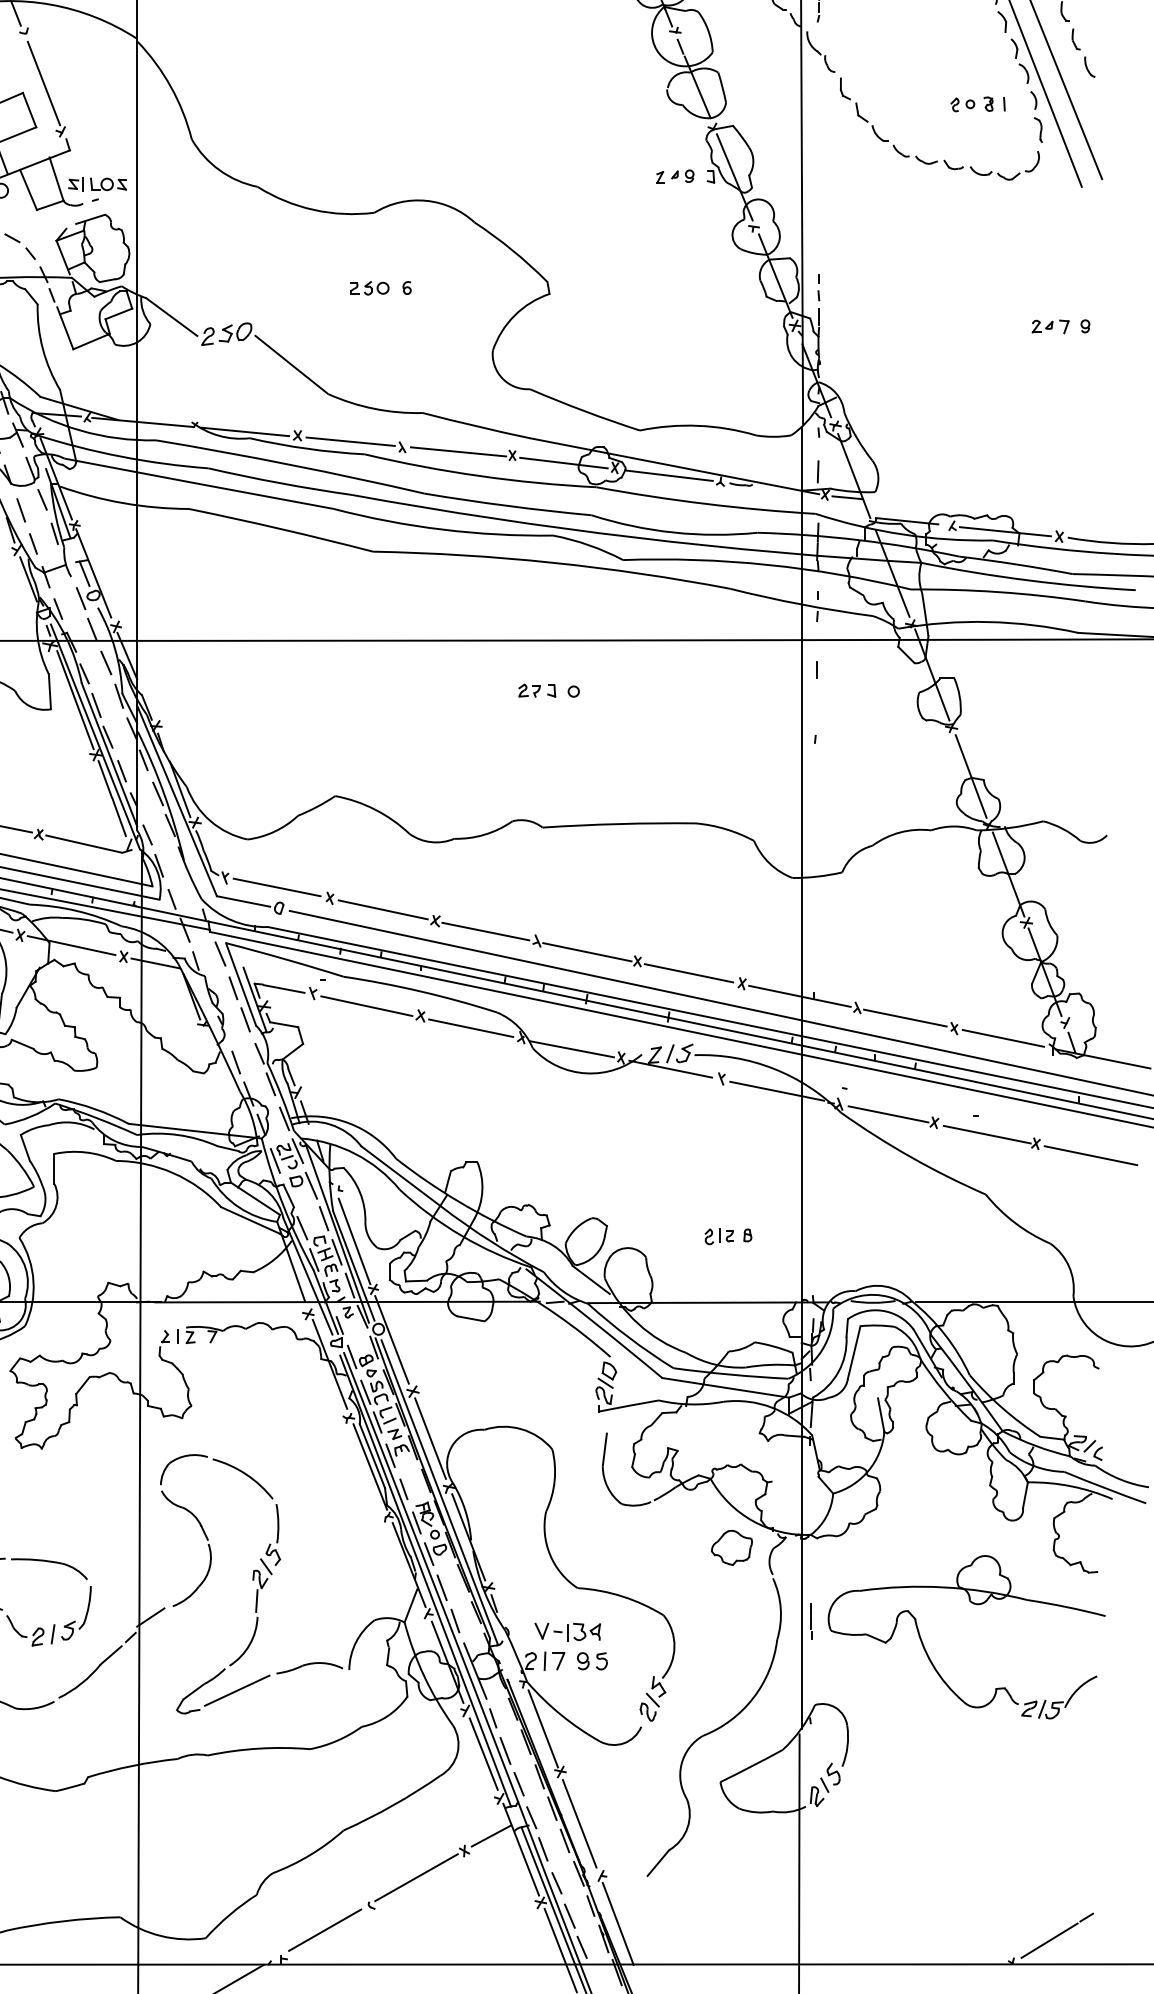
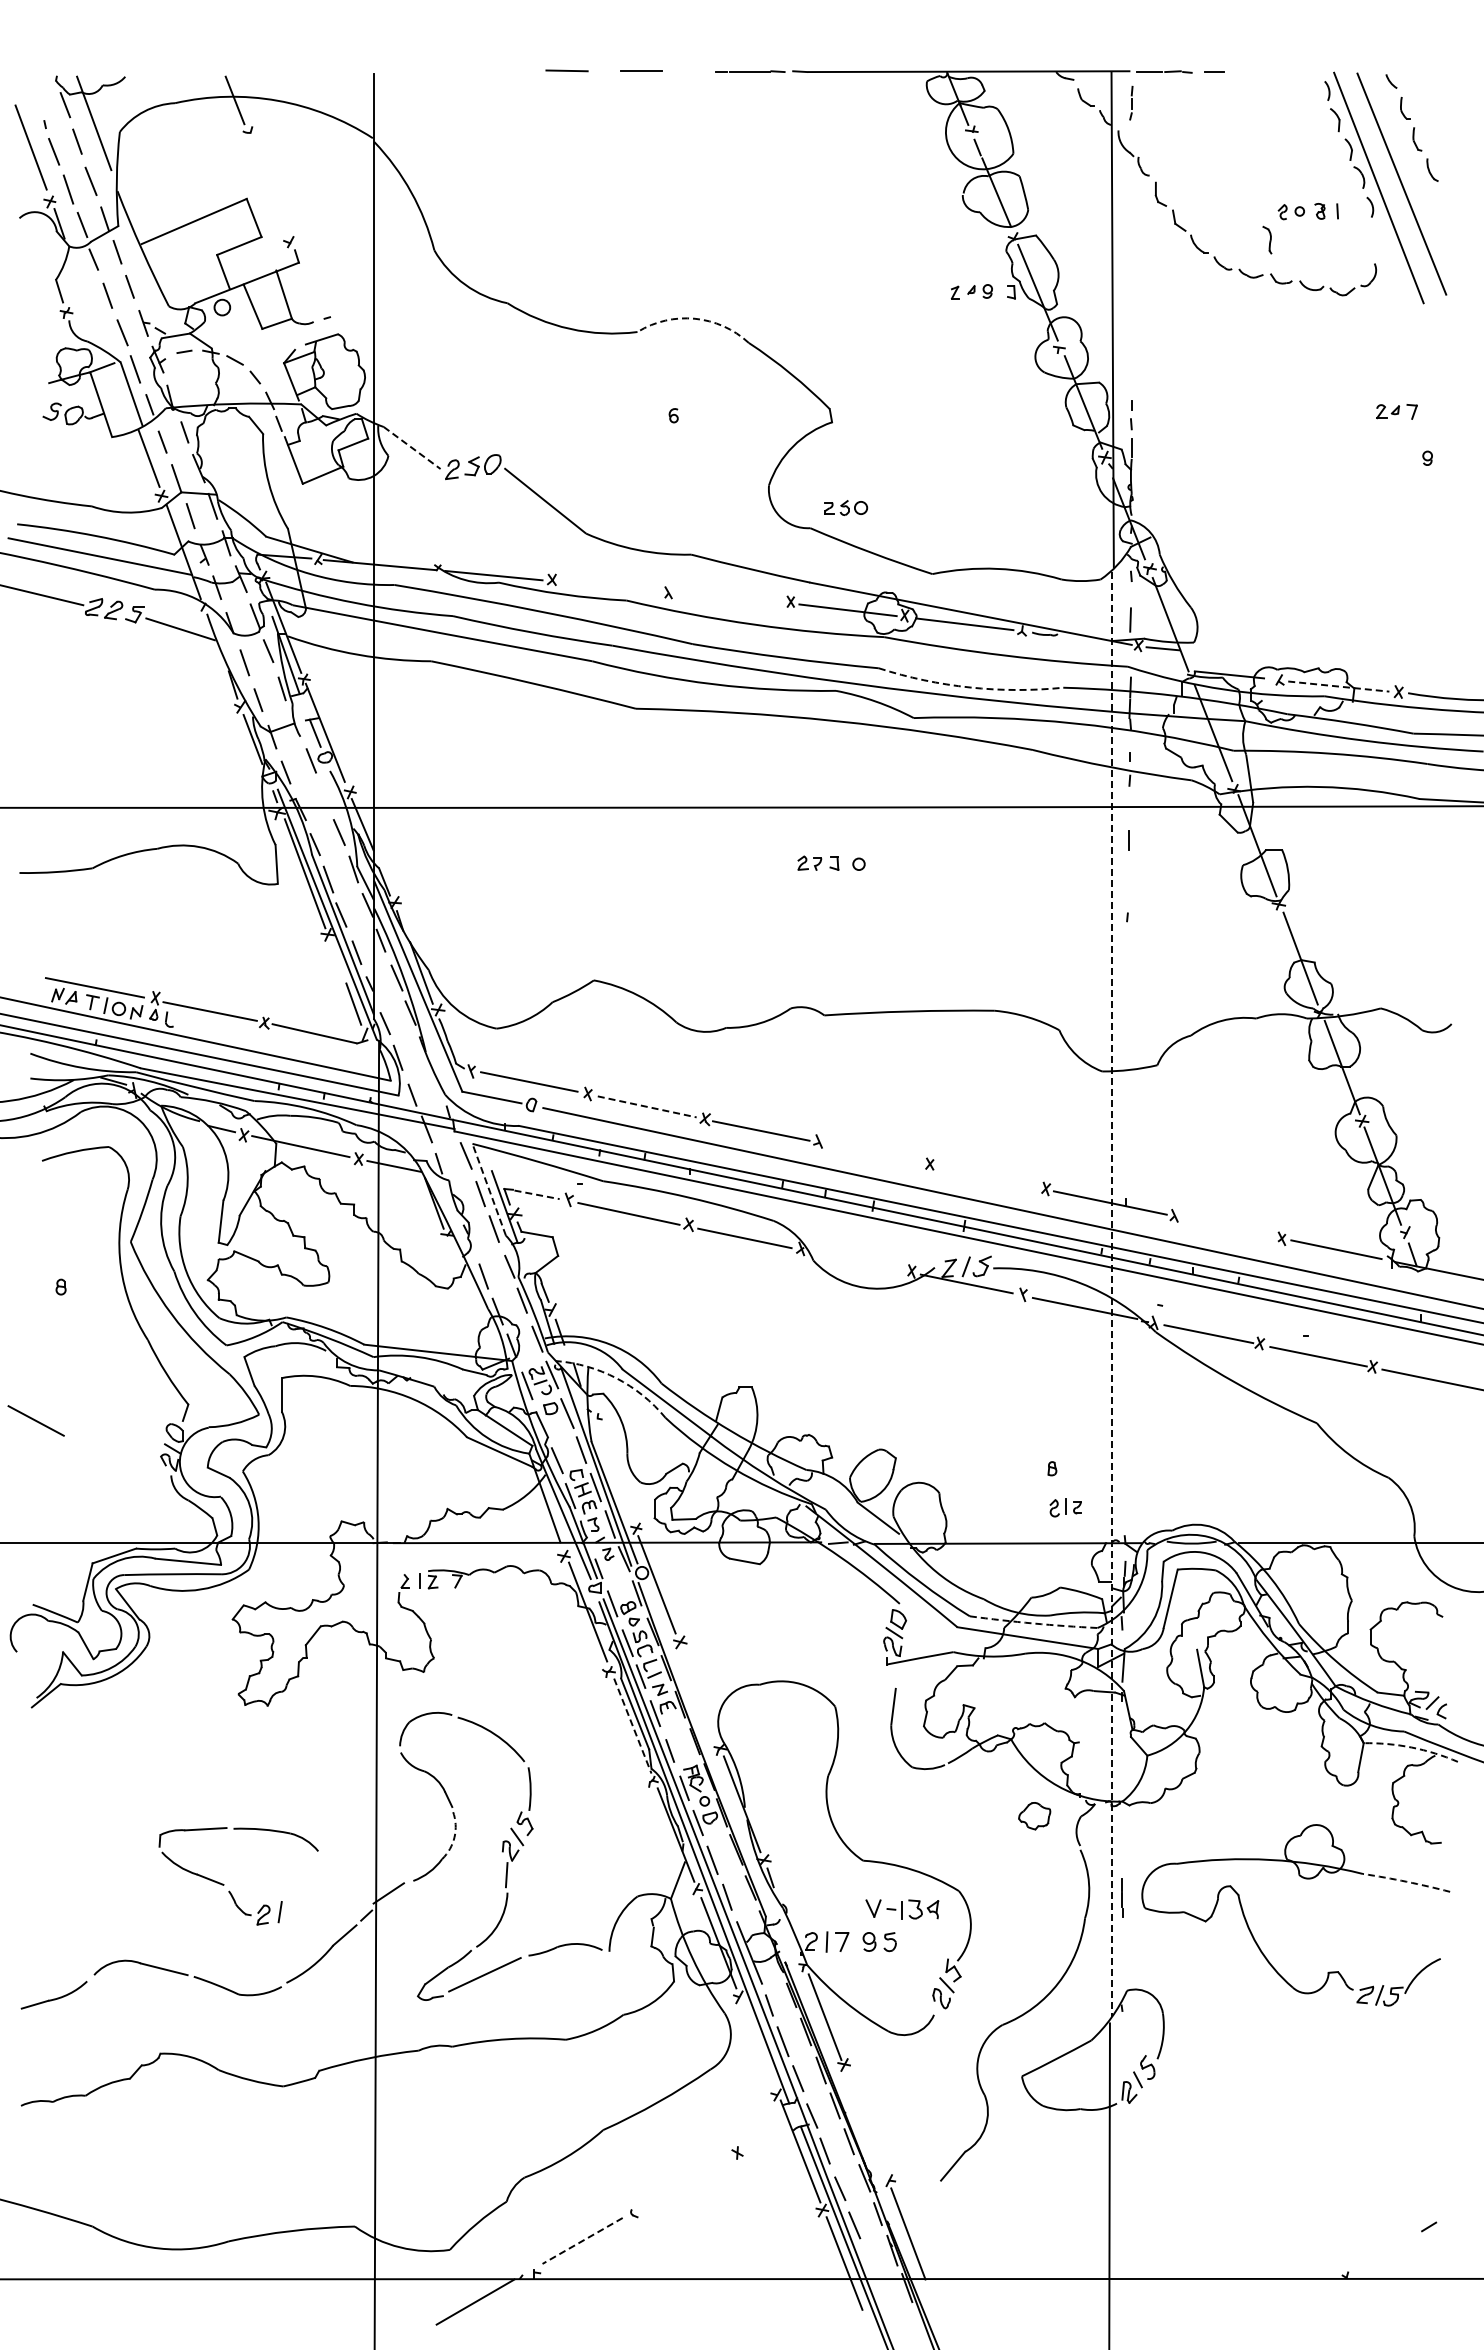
line: (44, 83) -> (270, 188), removed
part: (1038, 129) -> (1267, 239), moved
part: (97, 184) -> (329, 300), removed
arc: (425, 200) -> (694, 318), solid -> dashed
part: (370, 287) -> (846, 507), moved
line: (172, 317) -> (412, 448), solid -> dashed
part: (1050, 326) -> (1396, 411), moved
line: (351, 441) -> (611, 586), removed
line: (458, 451) -> (730, 597), removed
line: (1005, 531) -> (1338, 686), solid -> dashed
arc: (674, 532) -> (970, 687), solid -> dashed
line: (92, 628) -> (323, 794), removed
line: (104, 779) -> (337, 961), removed
line: (383, 909) -> (647, 1106), solid -> dashed
line: (587, 951) -> (874, 1153), removed
line: (688, 973) -> (986, 1177), removed
line: (241, 984) -> (489, 1189), solid -> dashed
line: (284, 988) -> (537, 1194), solid -> dashed
line: (905, 1017) -> (1227, 1226), removed
line: (571, 1048) -> (856, 1261), removed
line: (801, 1078) -> (1112, 1294), solid -> dashed
arc: (355, 1154) -> (616, 1378), solid -> dashed
part: (719, 1236) -> (1065, 1507), moved
line: (353, 1240) -> (614, 1474), removed
arc: (730, 1374) -> (1033, 1623), solid -> dashed
line: (430, 1438) -> (699, 1694), removed
line: (370, 1467) -> (633, 1726), solid -> dashed
arc: (1070, 1486) -> (1411, 1747), solid -> dashed
line: (439, 1492) -> (709, 1754), removed
part: (731, 1548) -> (1034, 1816), size x0.7
arc: (209, 1567) -> (454, 1837), solid -> dashed
arc: (1066, 1606) -> (1406, 1881), solid -> dashed
part: (75, 1621) -> (305, 1897), removed
part: (567, 1631) -> (902, 1909), moved
line: (483, 1753) -> (758, 2044), removed
line: (579, 1823) -> (865, 2122), removed
line: (491, 1835) -> (767, 2135), removed
line: (416, 1877) -> (684, 2182), removed
line: (325, 1930) -> (582, 2241), solid -> dashed
line: (1049, 1940) -> (1387, 2252), removed
line: (582, 1946) -> (868, 2259), removed

